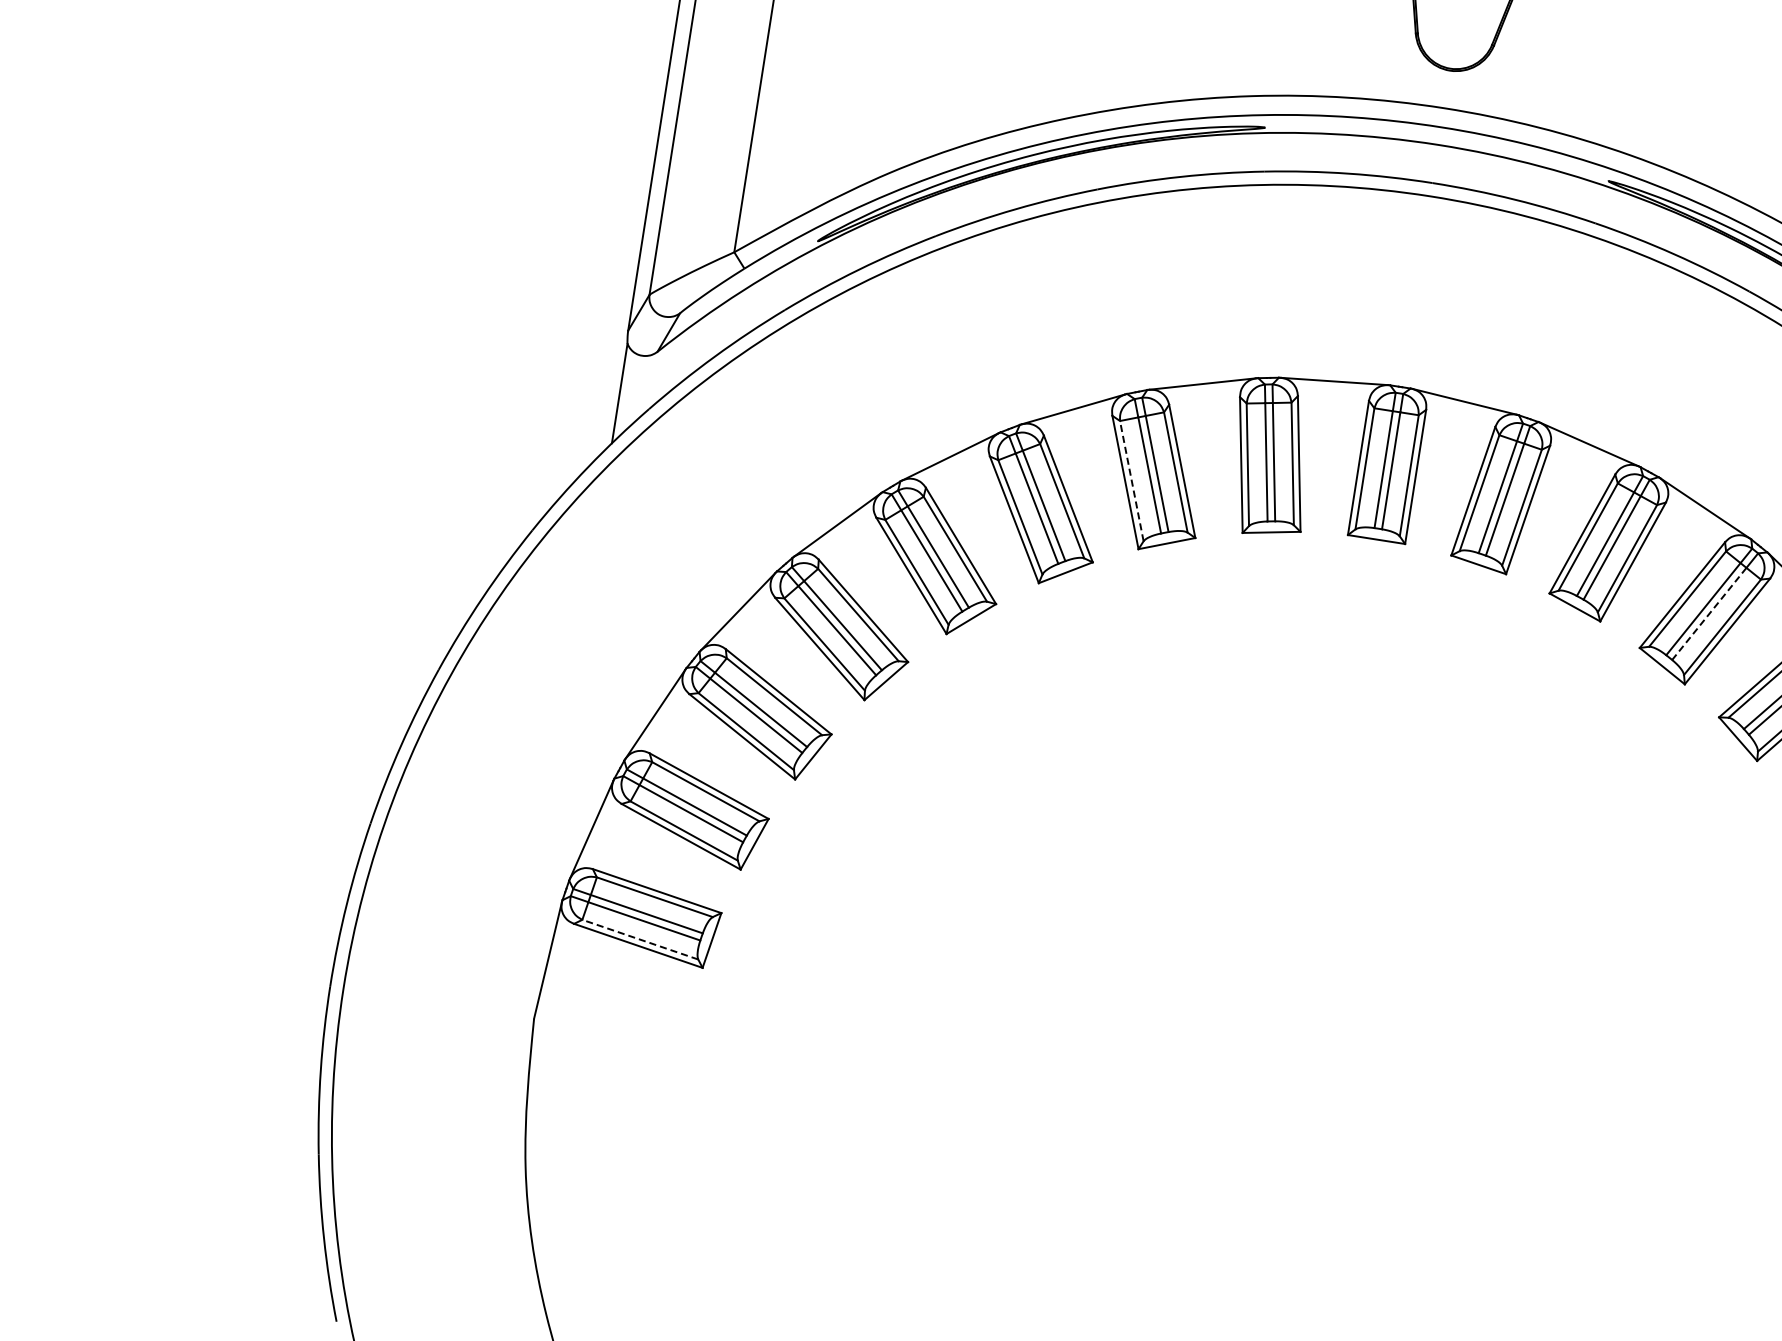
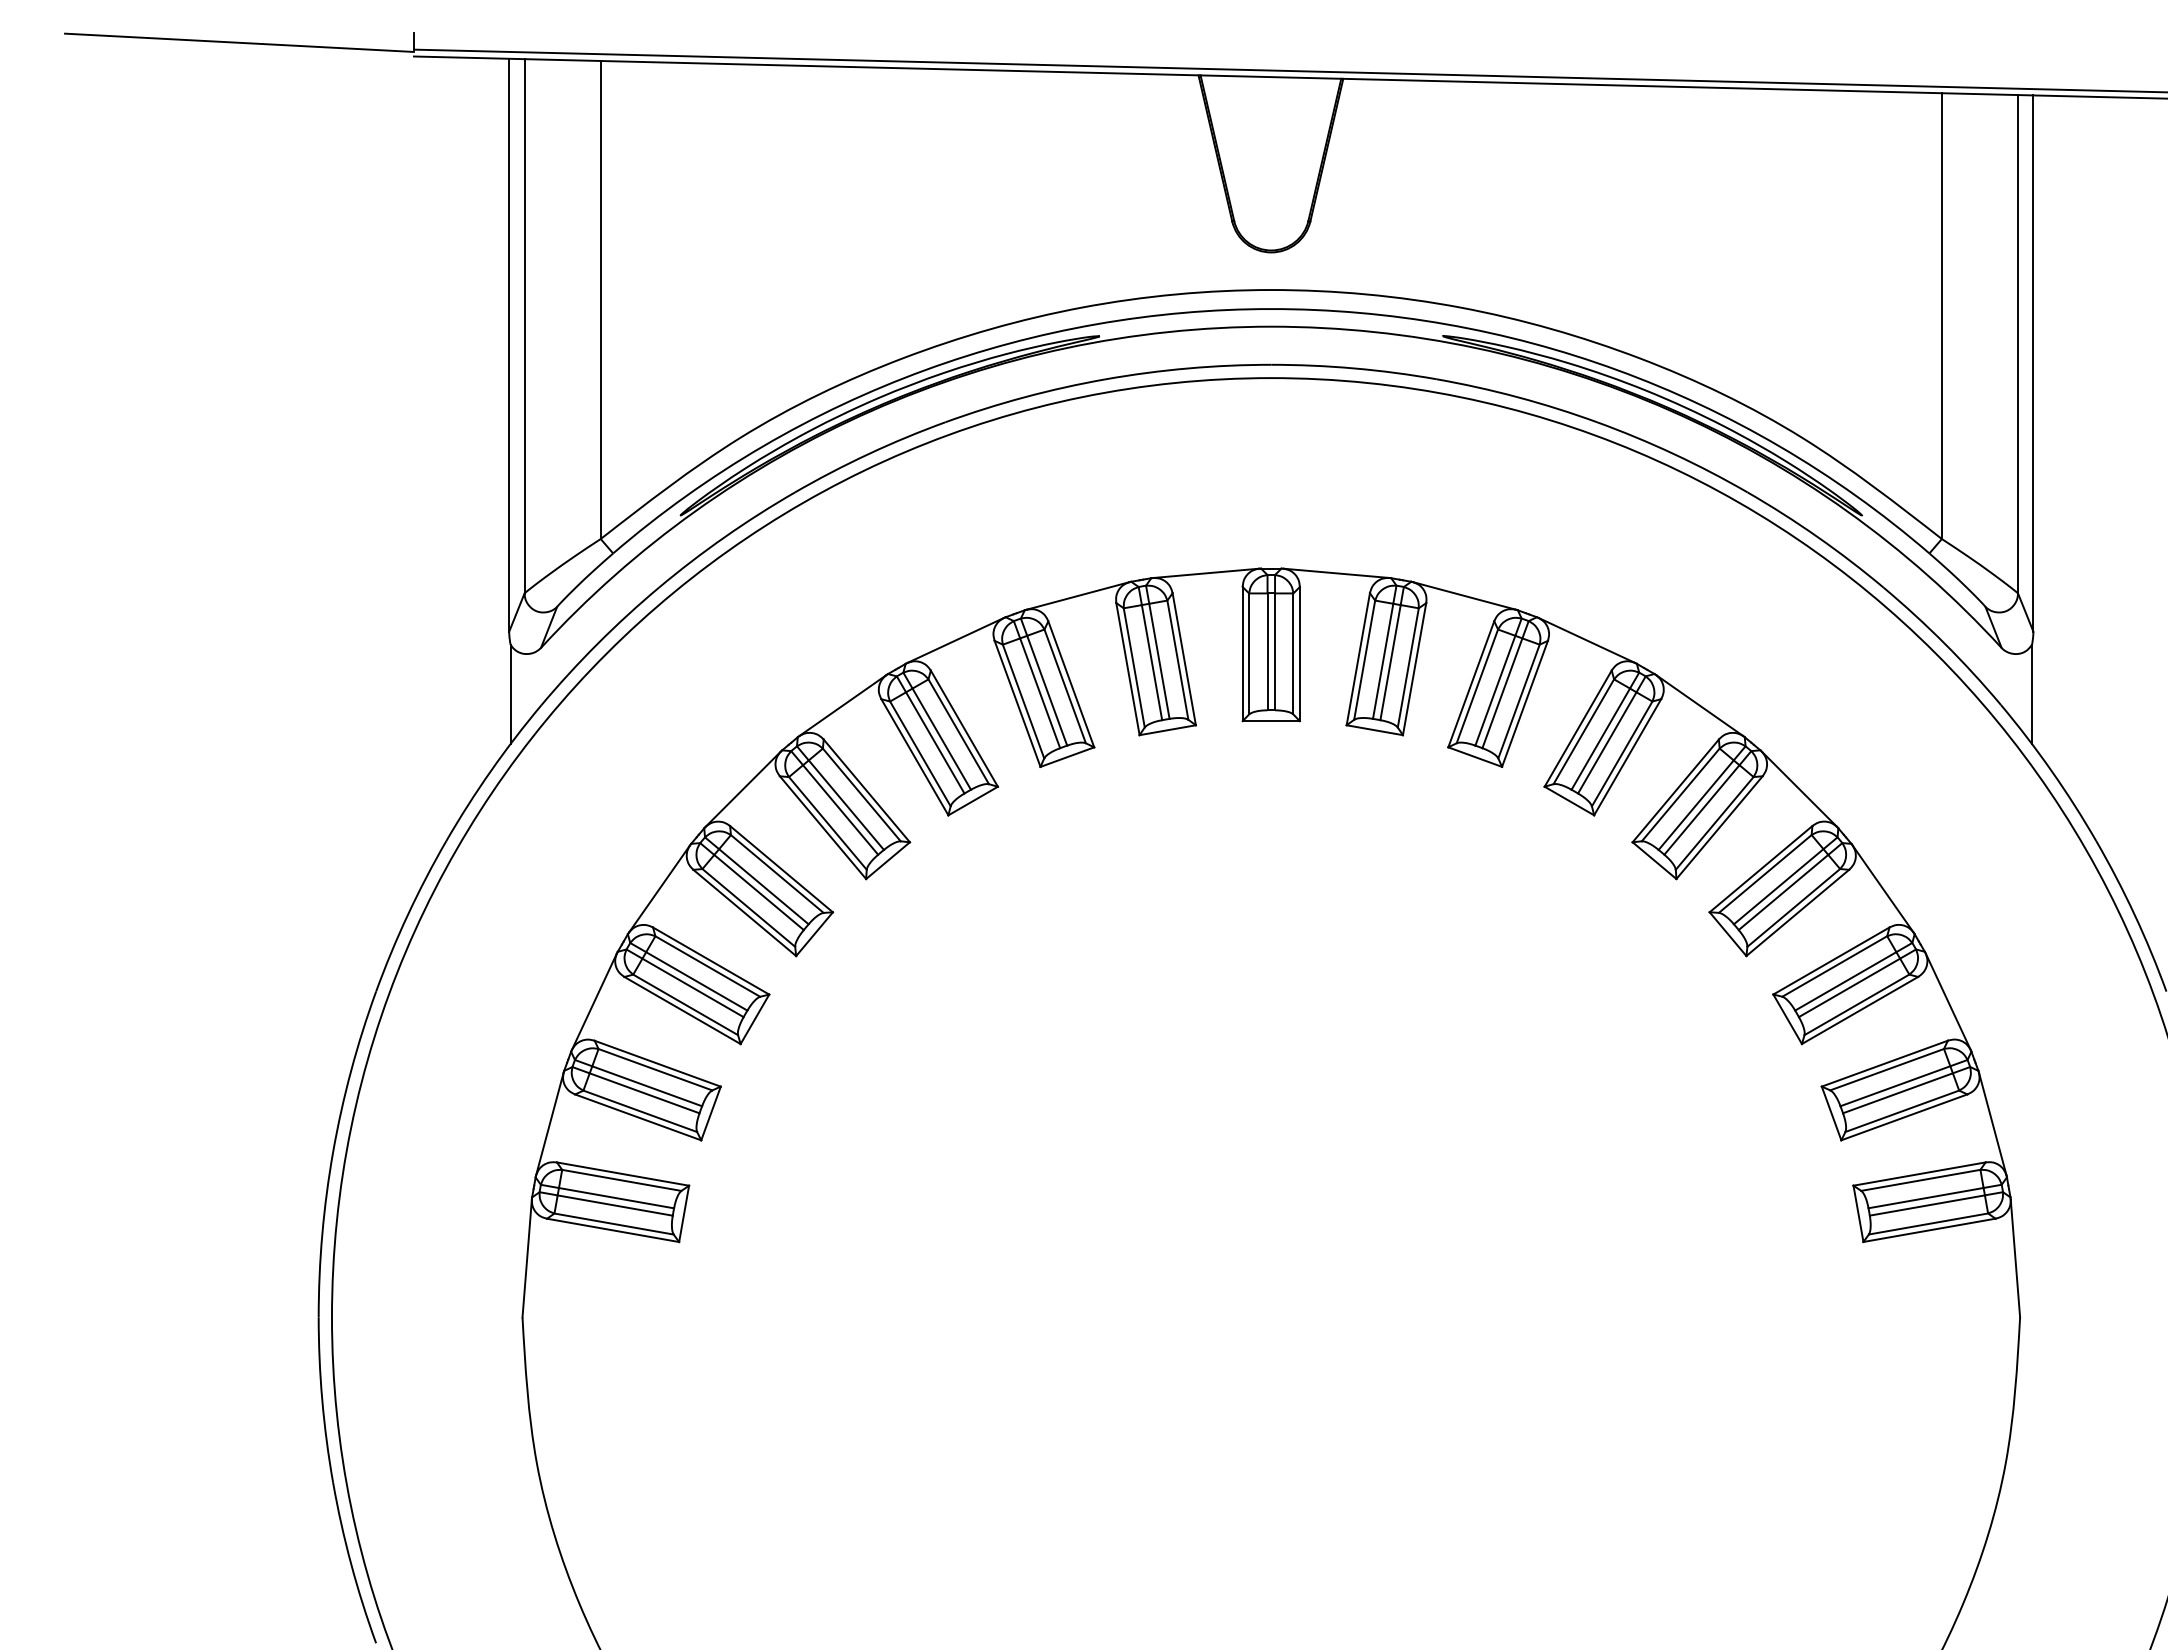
line: (1131, 481) -> (1023, 701), dashed -> solid
line: (1709, 614) -> (1607, 743), dashed -> solid
line: (640, 940) -> (614, 1224), dashed -> solid

